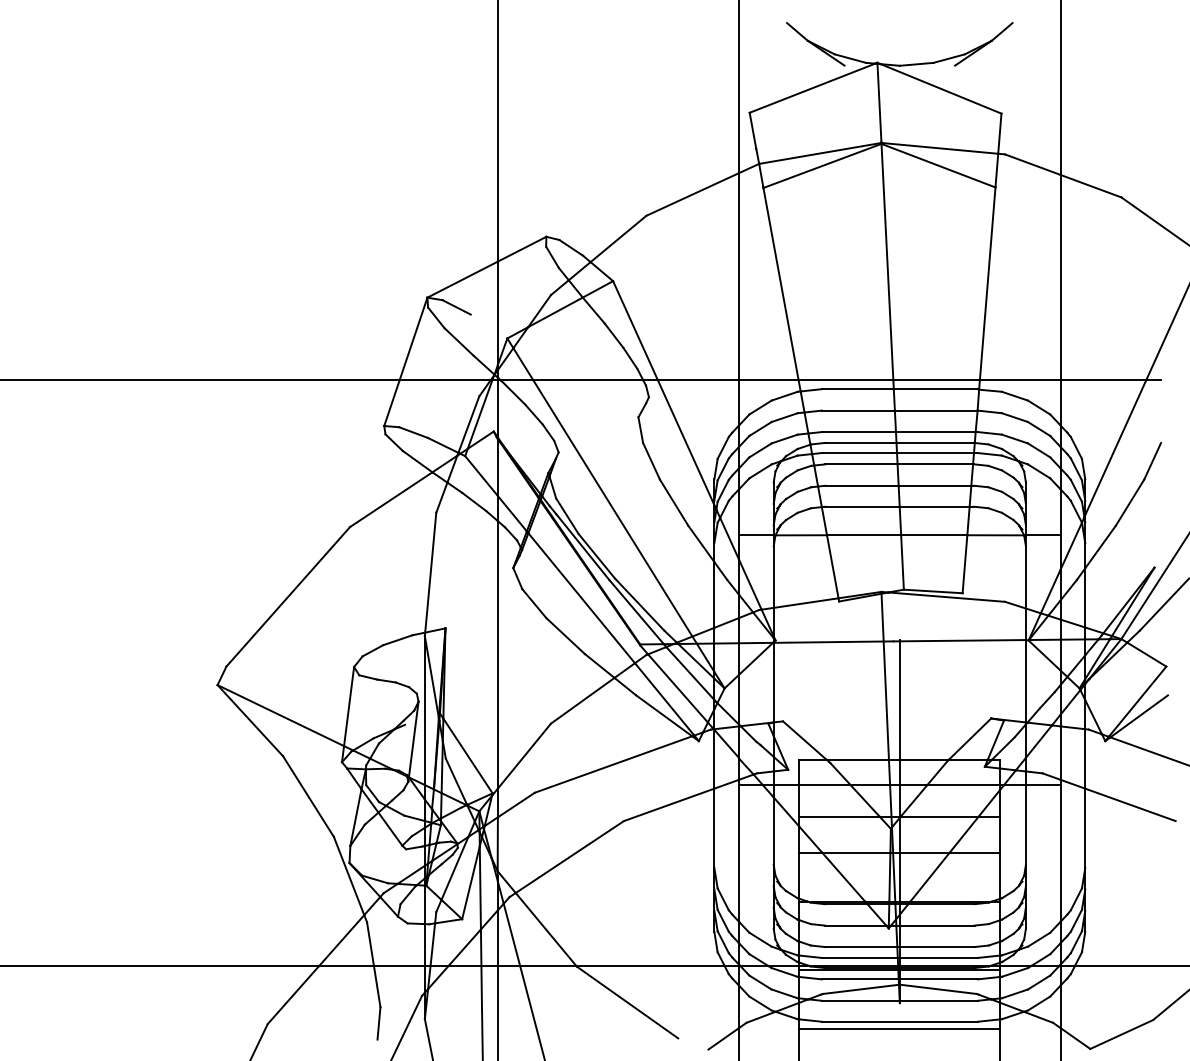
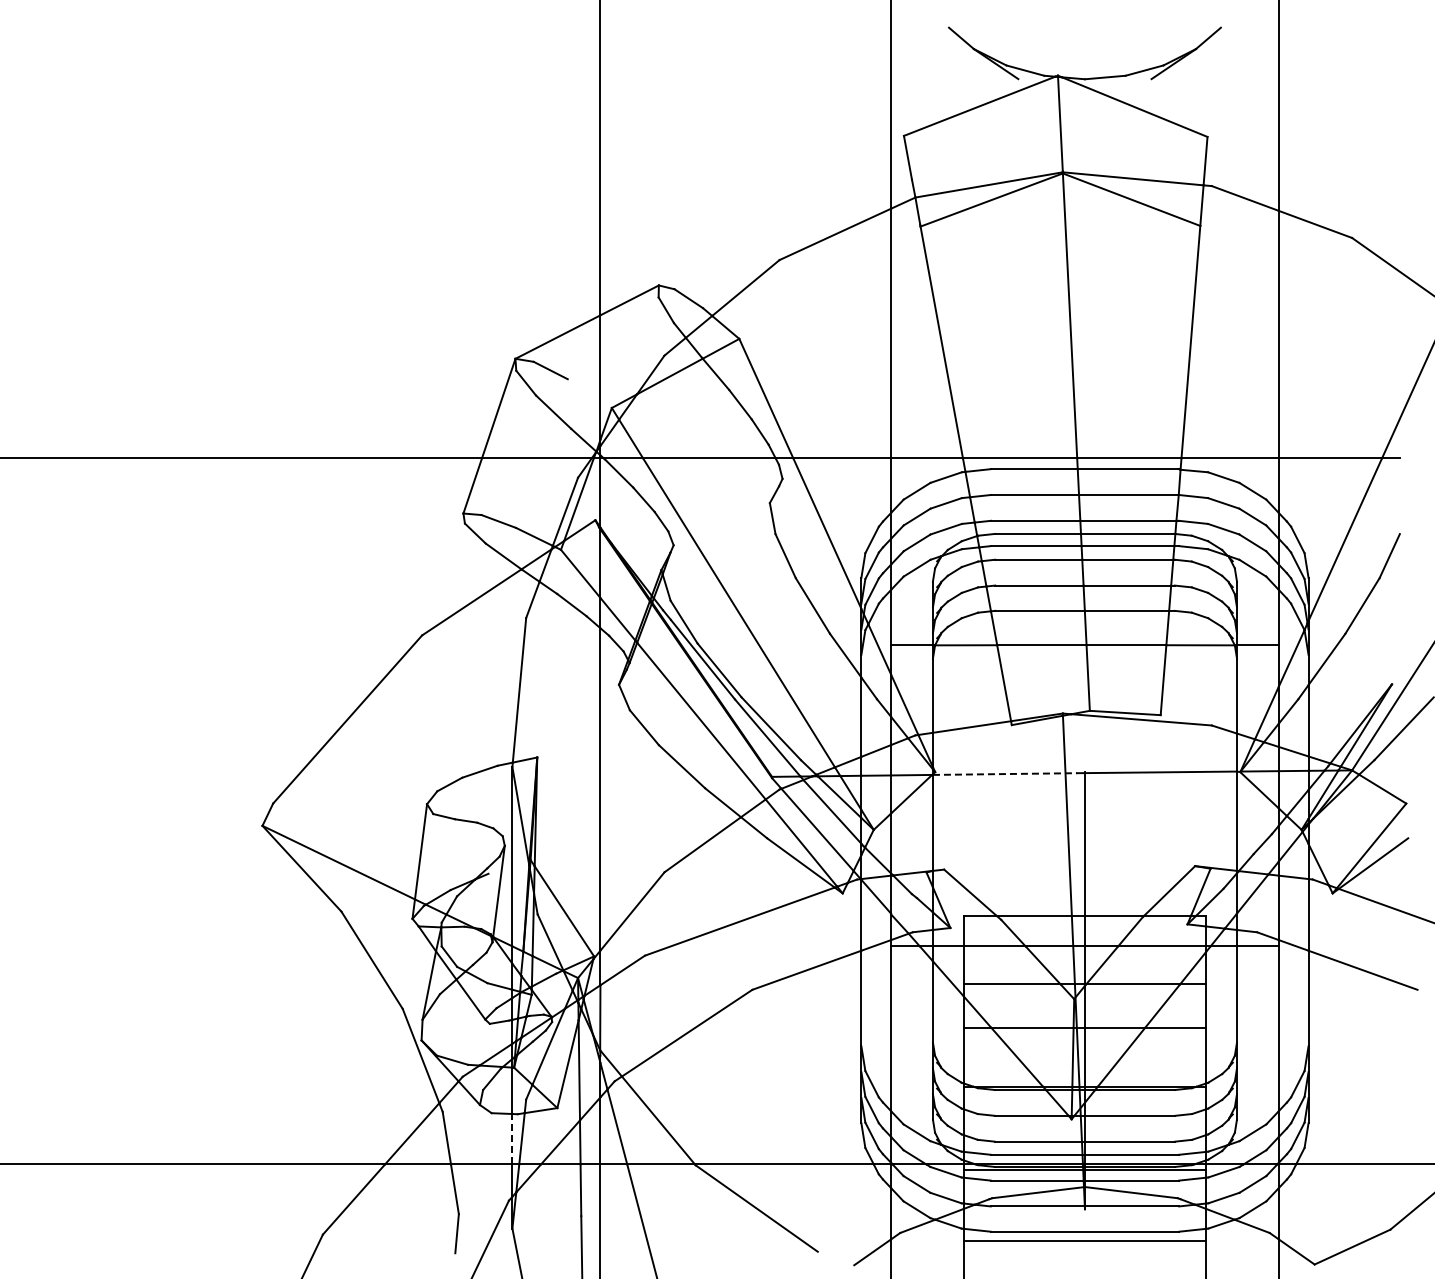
line: (833, 642) -> (1005, 774), solid -> dashed
line: (424, 944) -> (512, 1138), solid -> dashed

